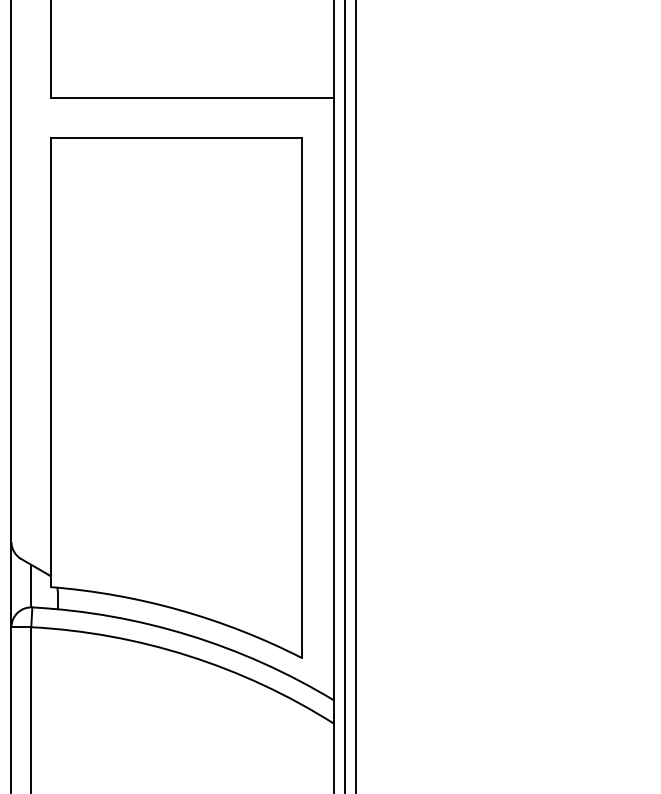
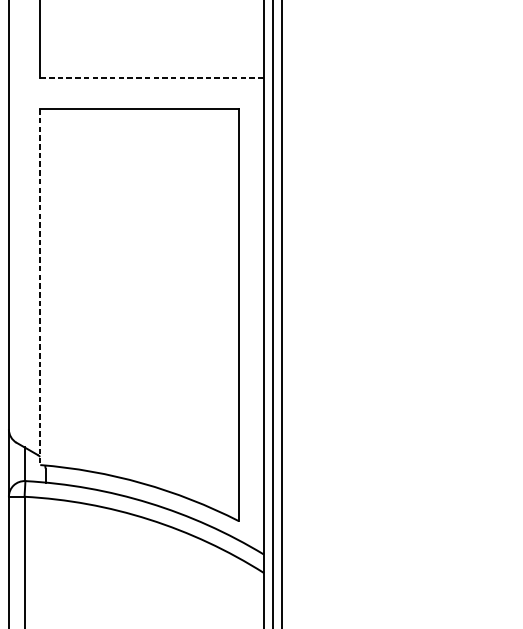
line: (192, 98) -> (152, 78), solid -> dashed
line: (51, 362) -> (40, 287), solid -> dashed

